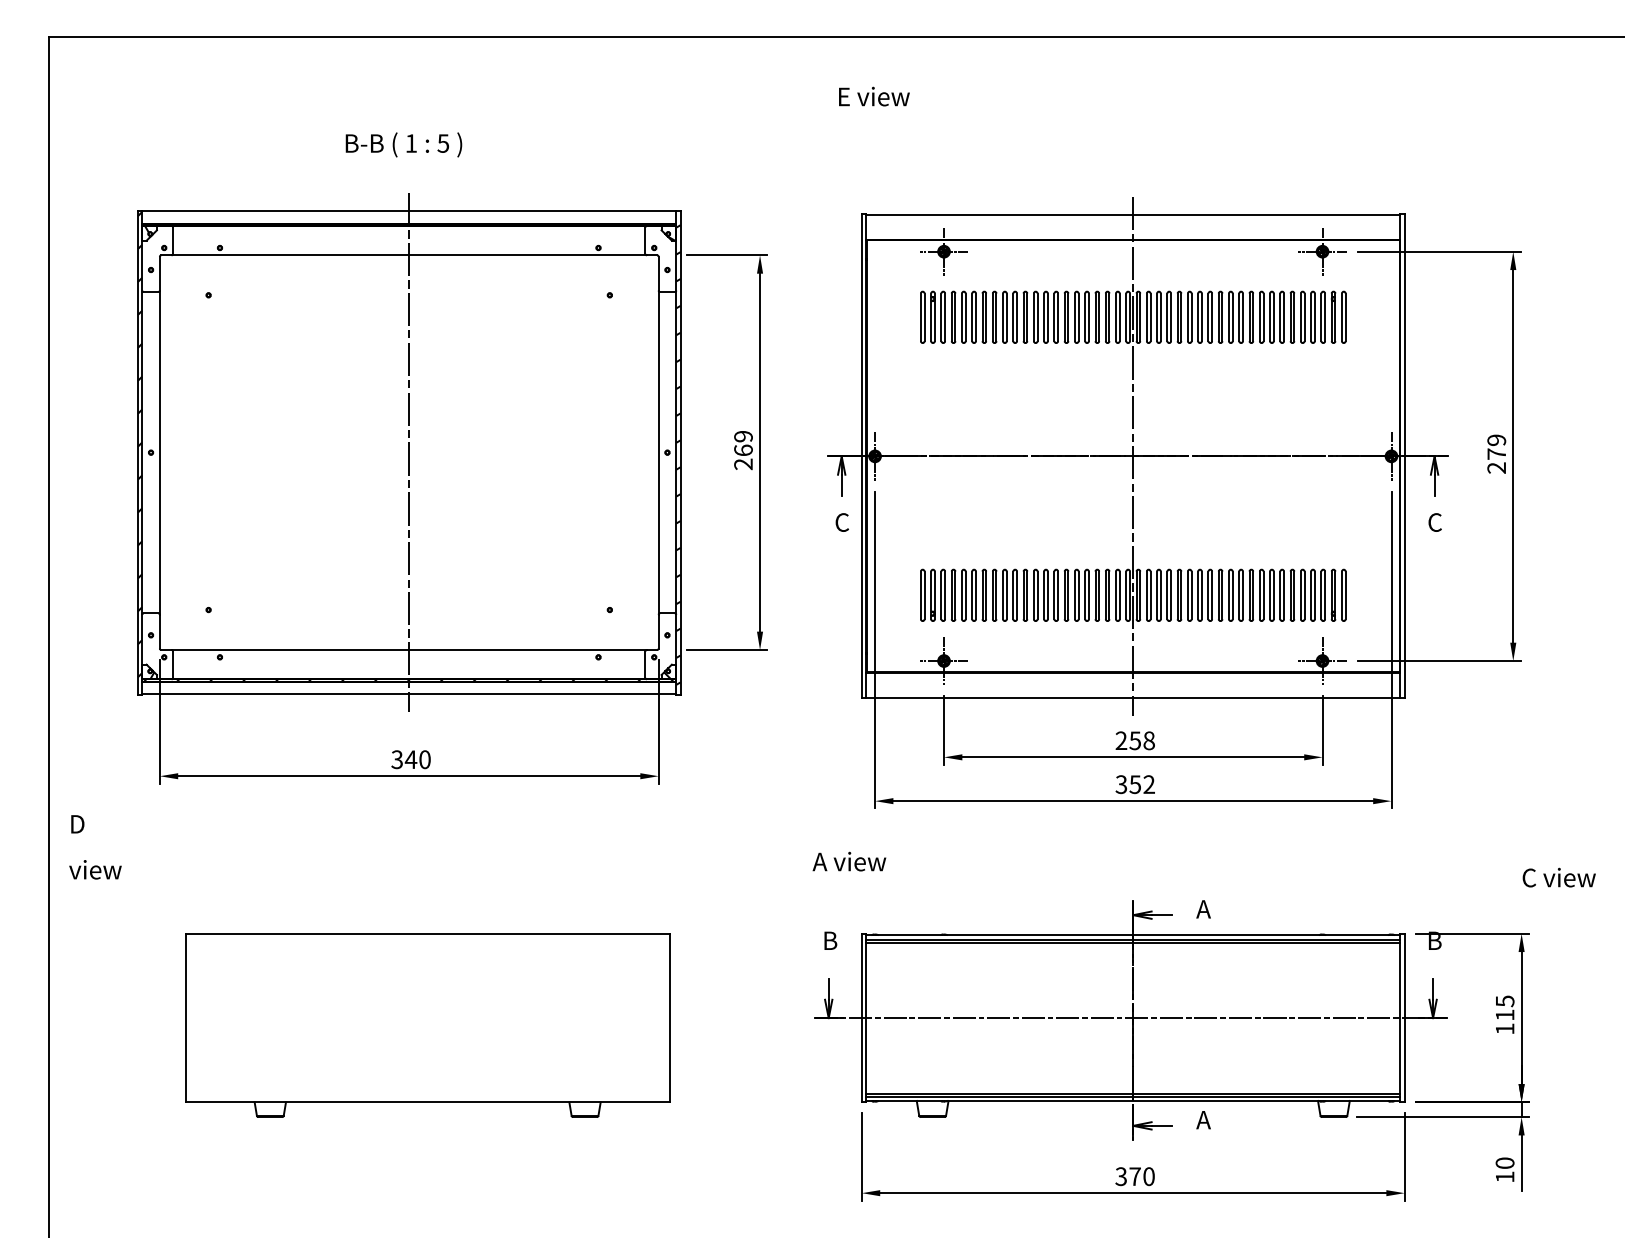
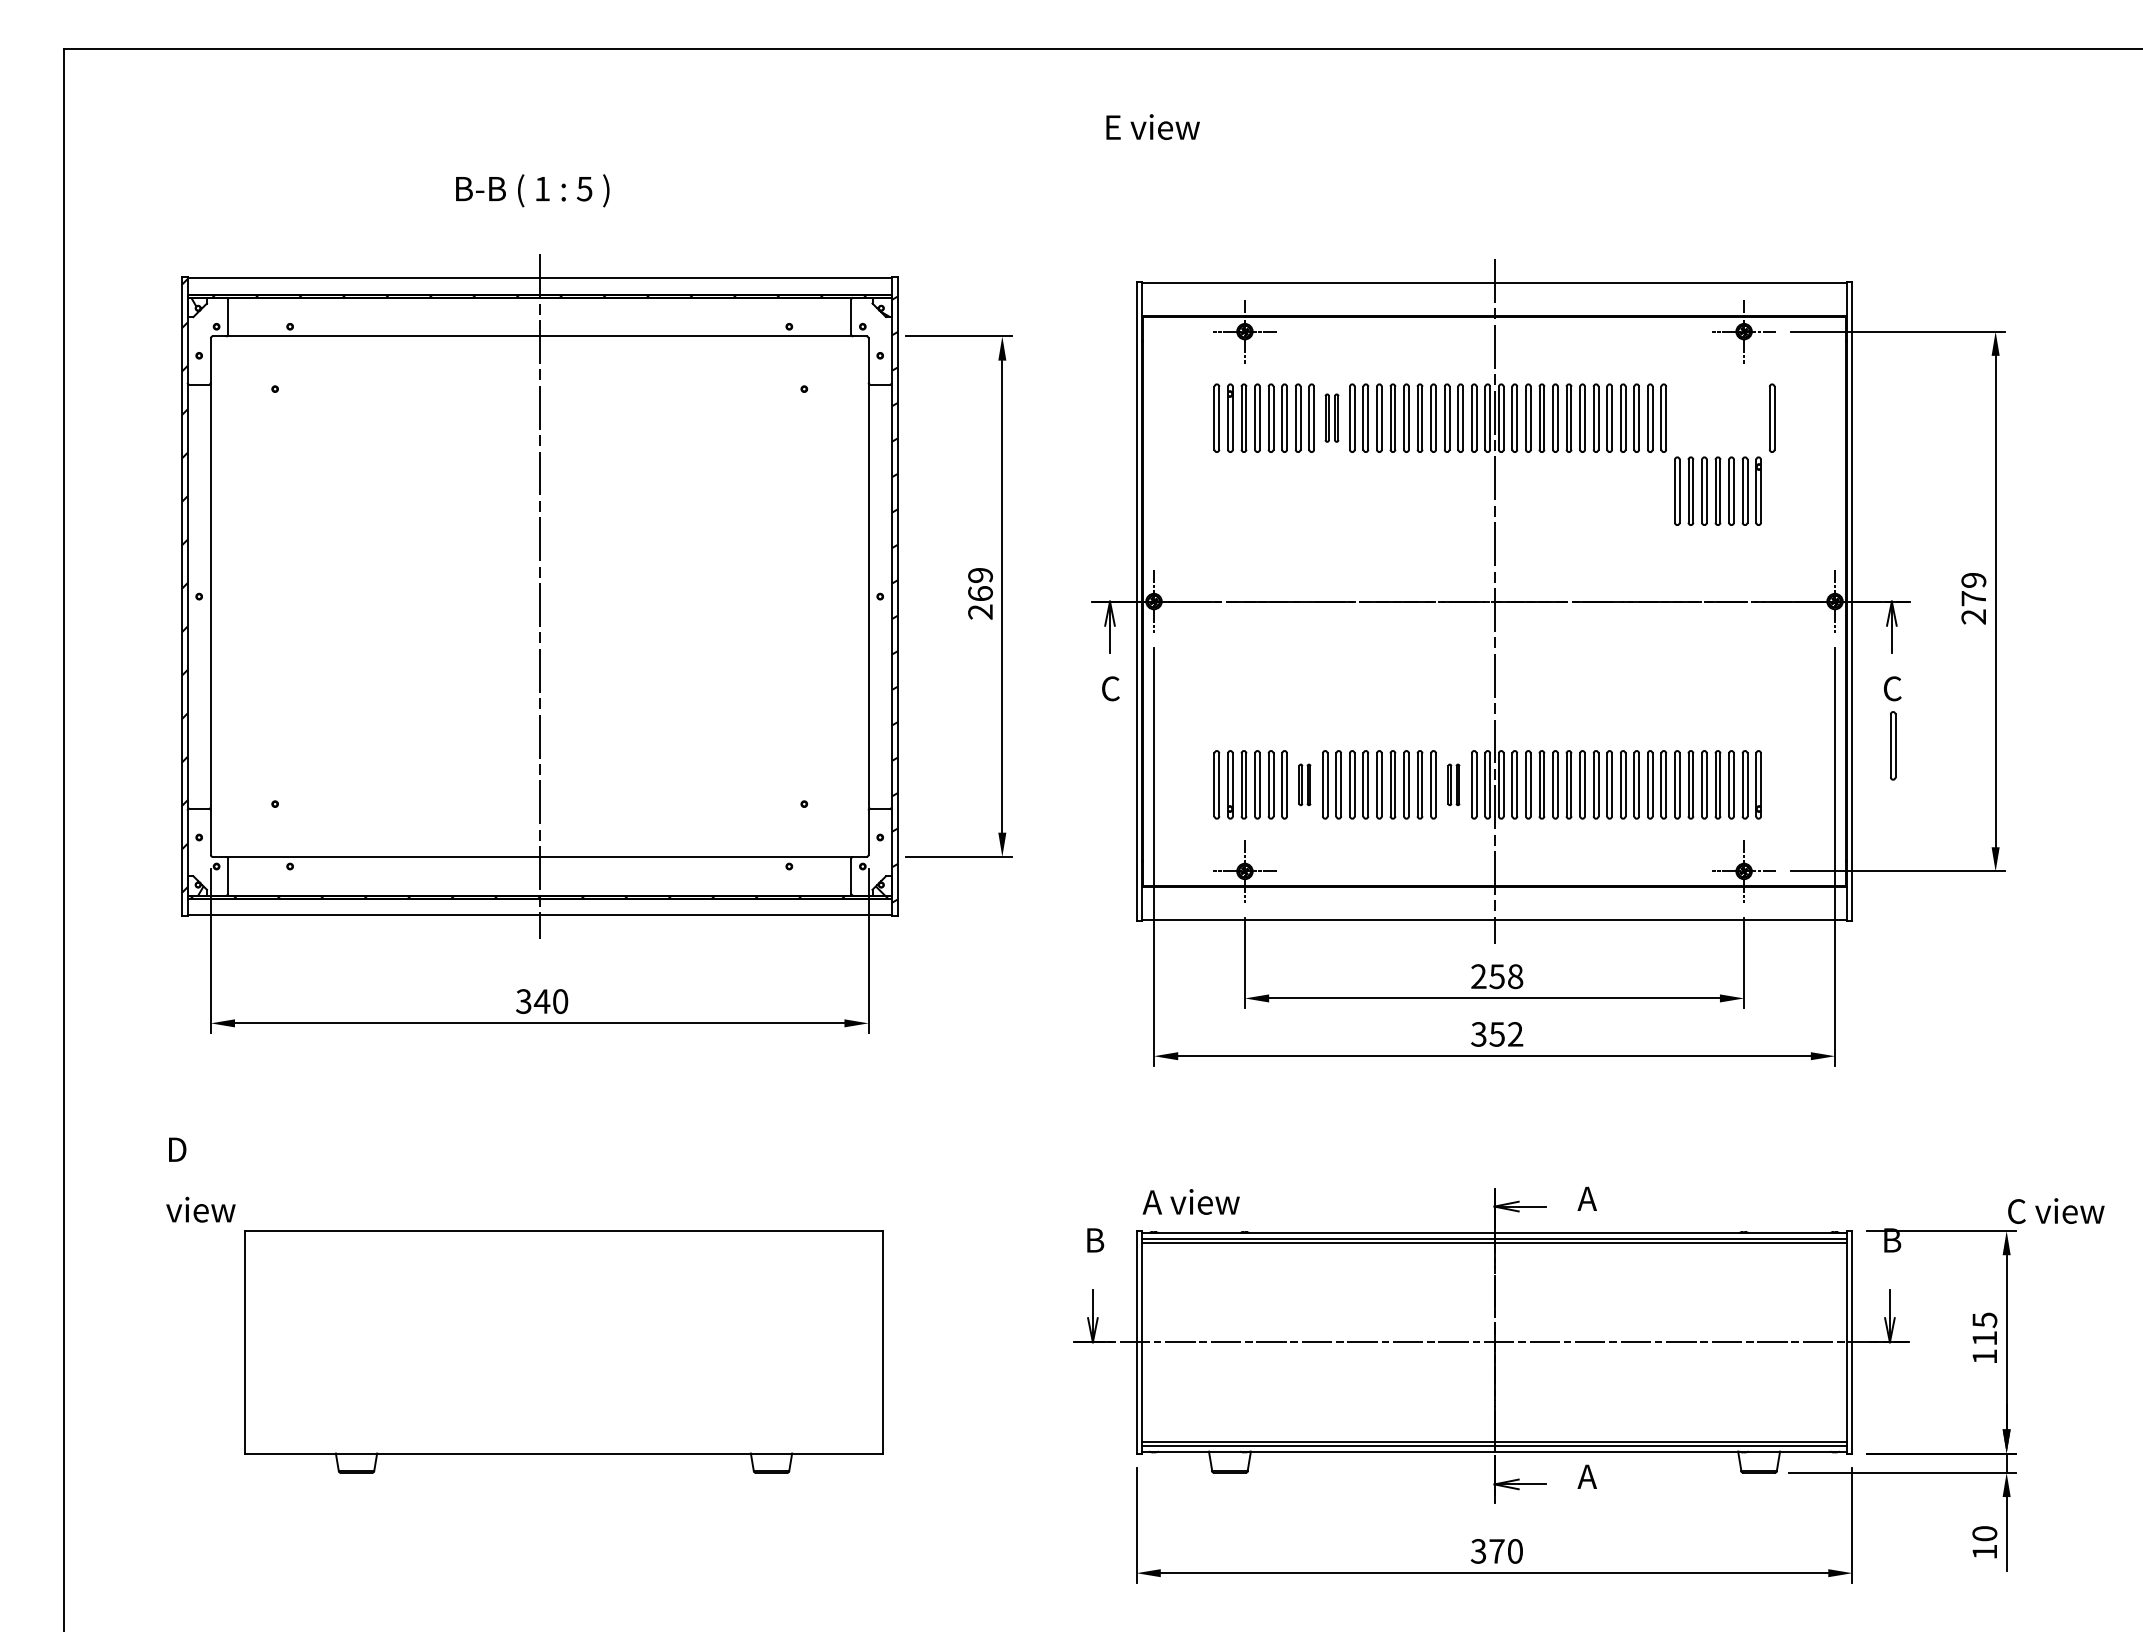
part: (1009, 316) -> (1331, 417), size x0.7
part: (1302, 316) -> (1717, 490), moved
part: (989, 595) -> (1304, 784), size x0.6
part: (1102, 595) -> (1453, 784), size x0.6
part: (1344, 595) -> (1893, 745), moved
text: (95, 846) -> (200, 1179), moved
text: (848, 861) -> (1190, 1201), moved
text: (1559, 877) -> (2056, 1210), moved

